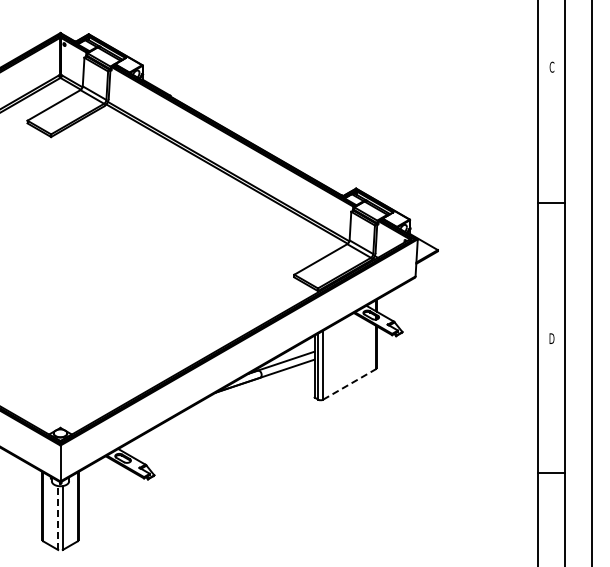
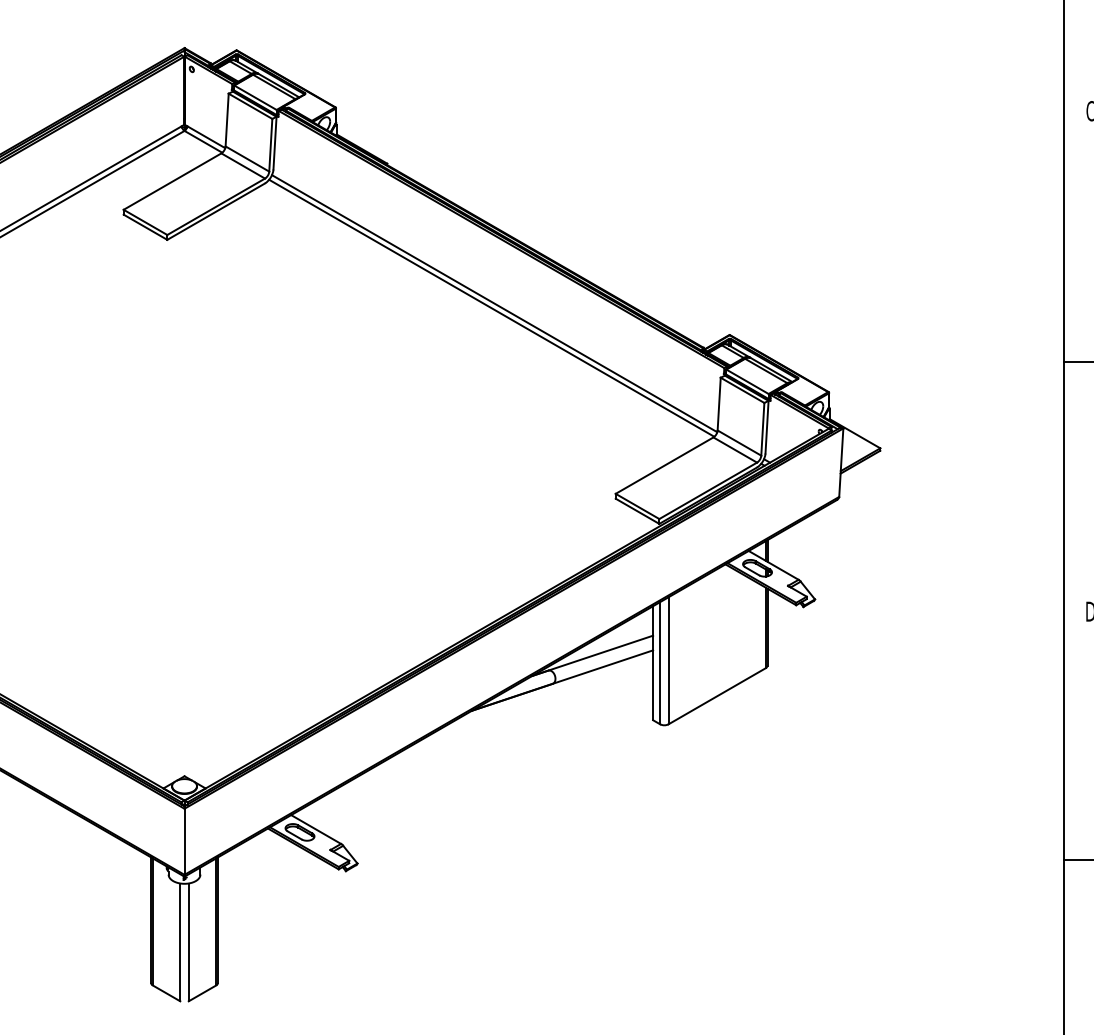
line: (349, 384) -> (717, 696), dashed -> solid
line: (58, 518) -> (180, 943), dashed -> solid

